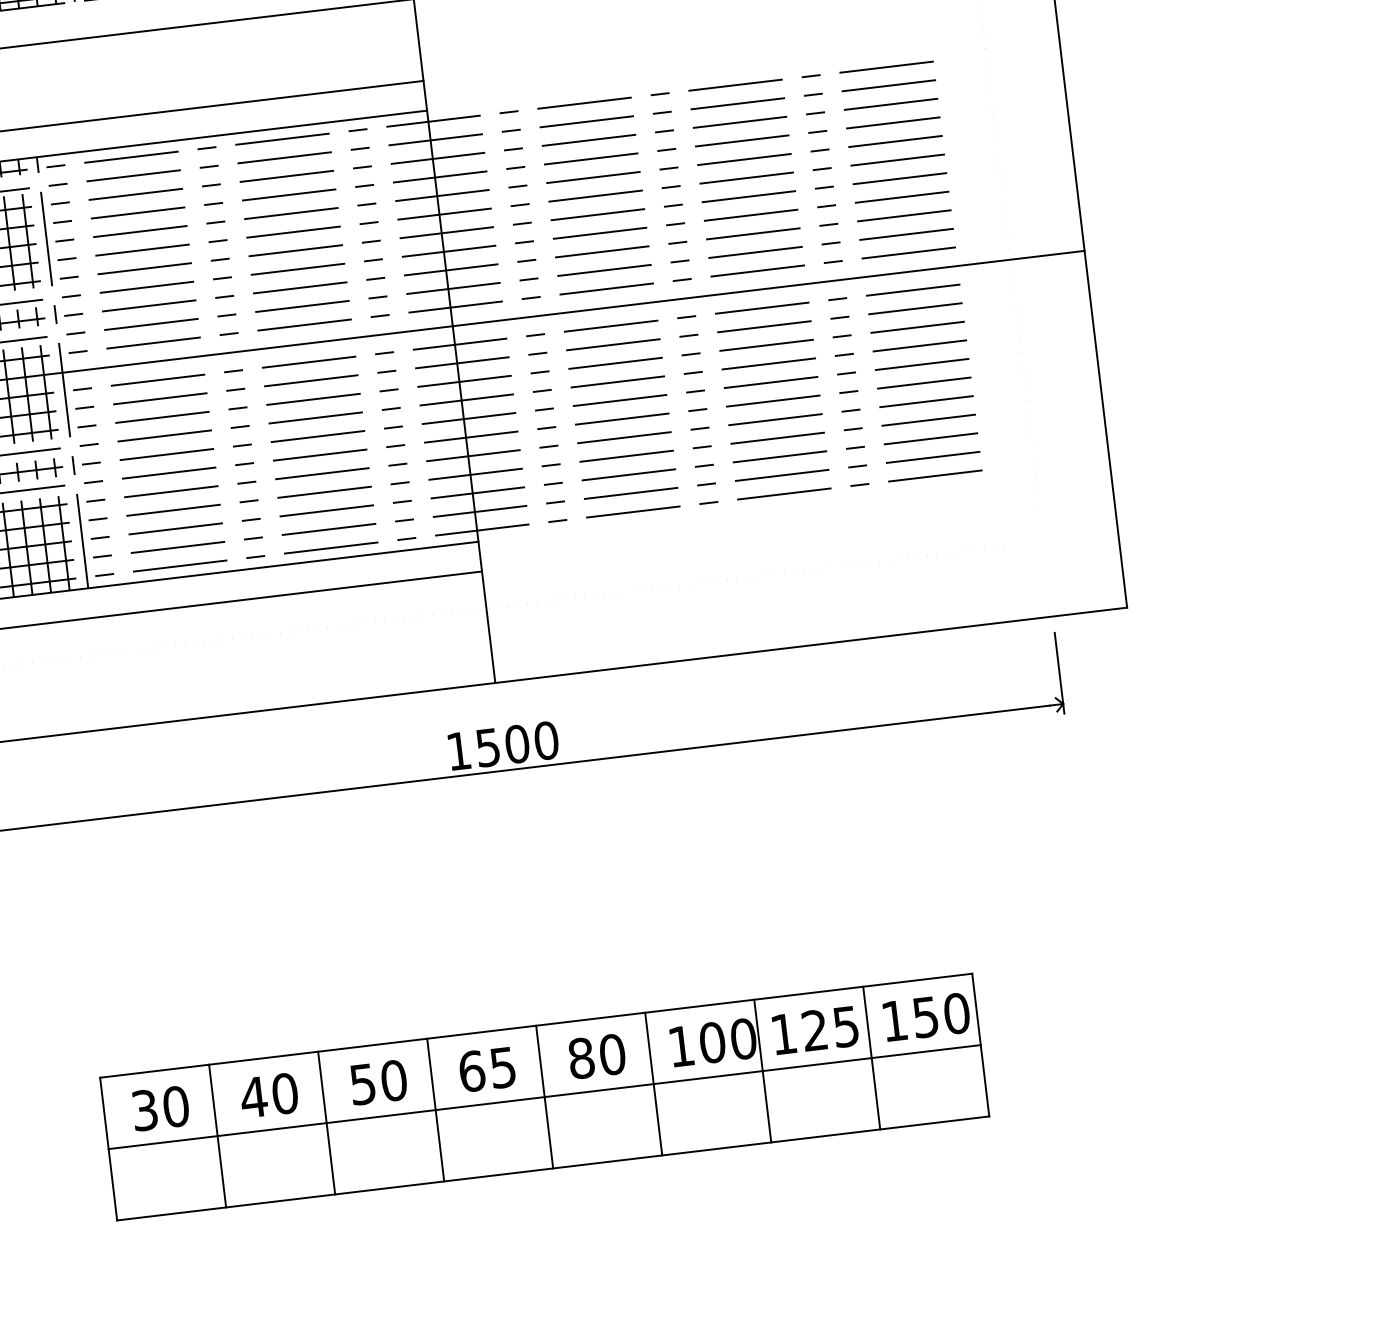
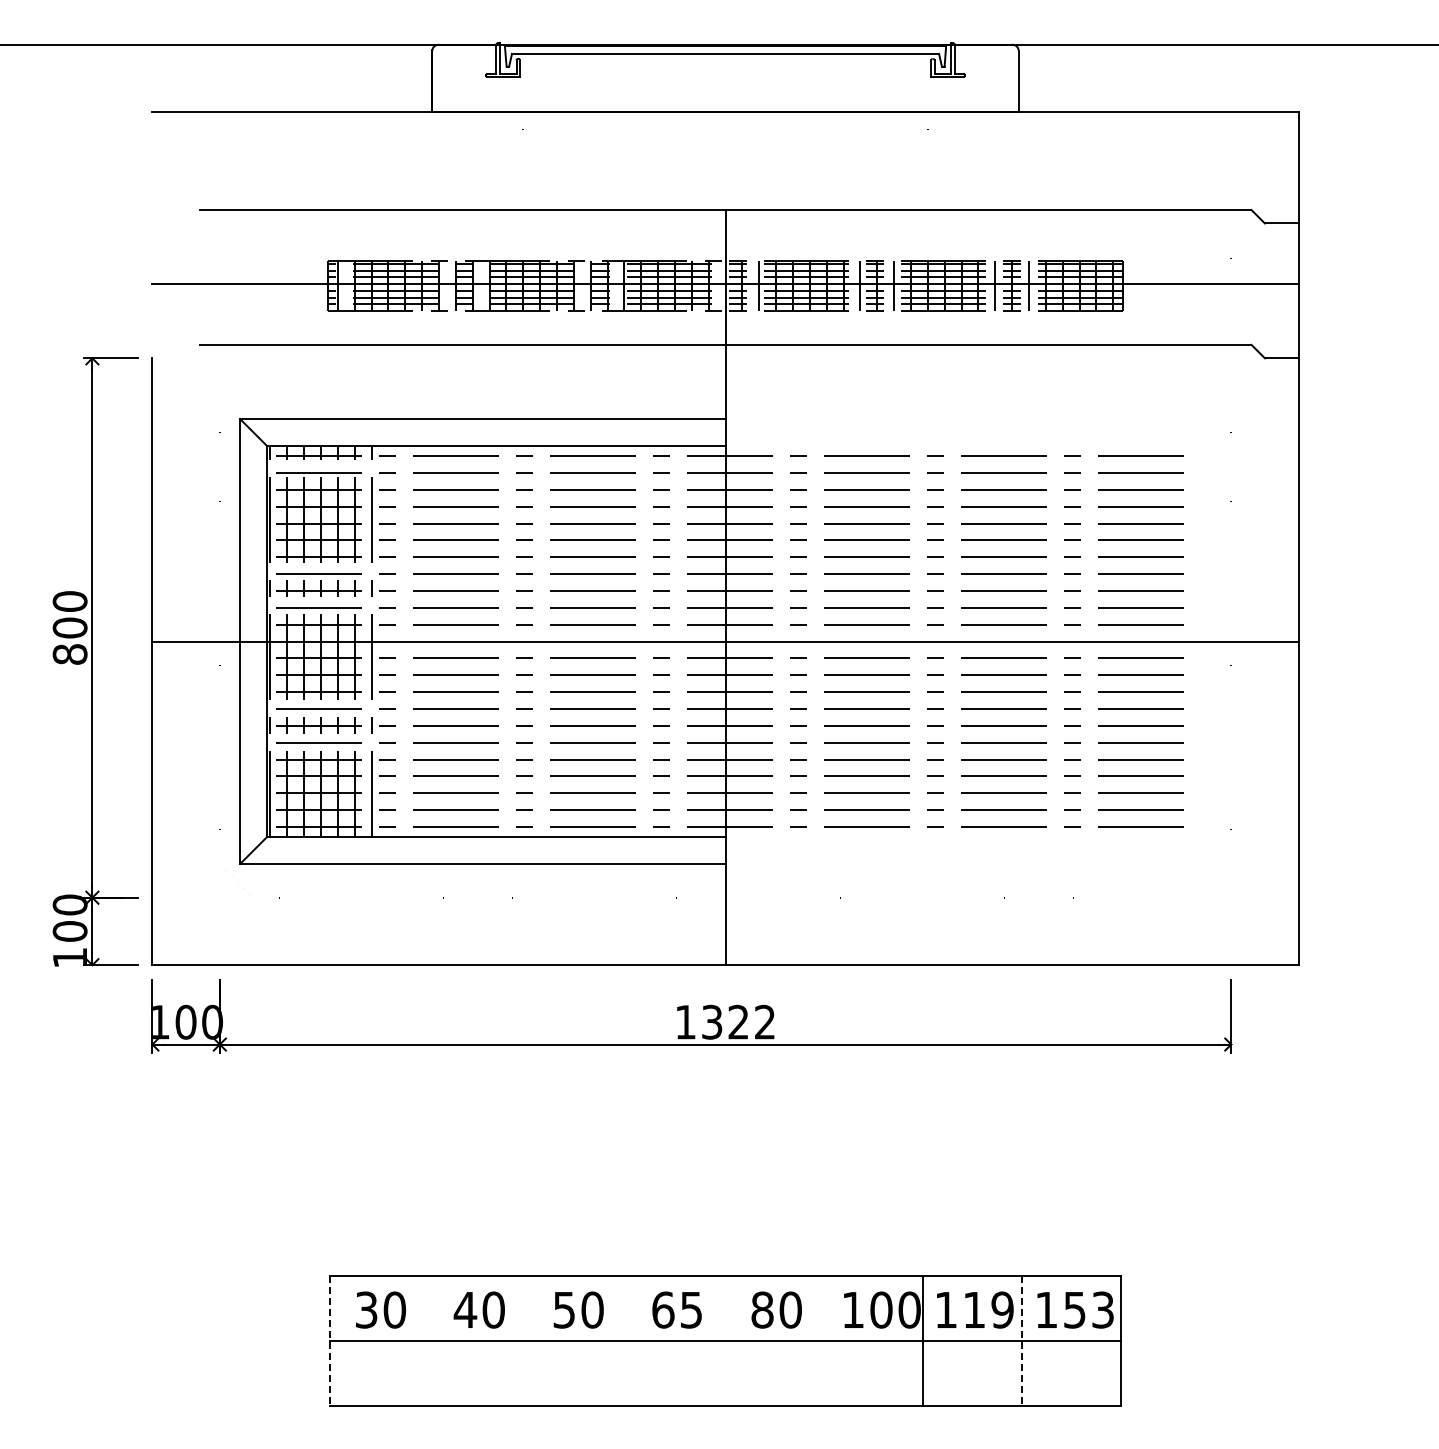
text: (517, 743) -> (738, 1021), 1500 -> 1322
text: (957, 1012) -> (1103, 1309), 150 -> 153
text: (830, 1028) -> (988, 1309), 125 -> 119
line: (872, 1057) -> (1022, 1340), solid -> dashed
line: (653, 1083) -> (824, 1340), removed
line: (544, 1096) -> (725, 1340), removed
line: (435, 1109) -> (626, 1340), removed
line: (326, 1122) -> (527, 1340), removed
line: (217, 1135) -> (428, 1340), removed
line: (109, 1148) -> (330, 1340), solid -> dashed

